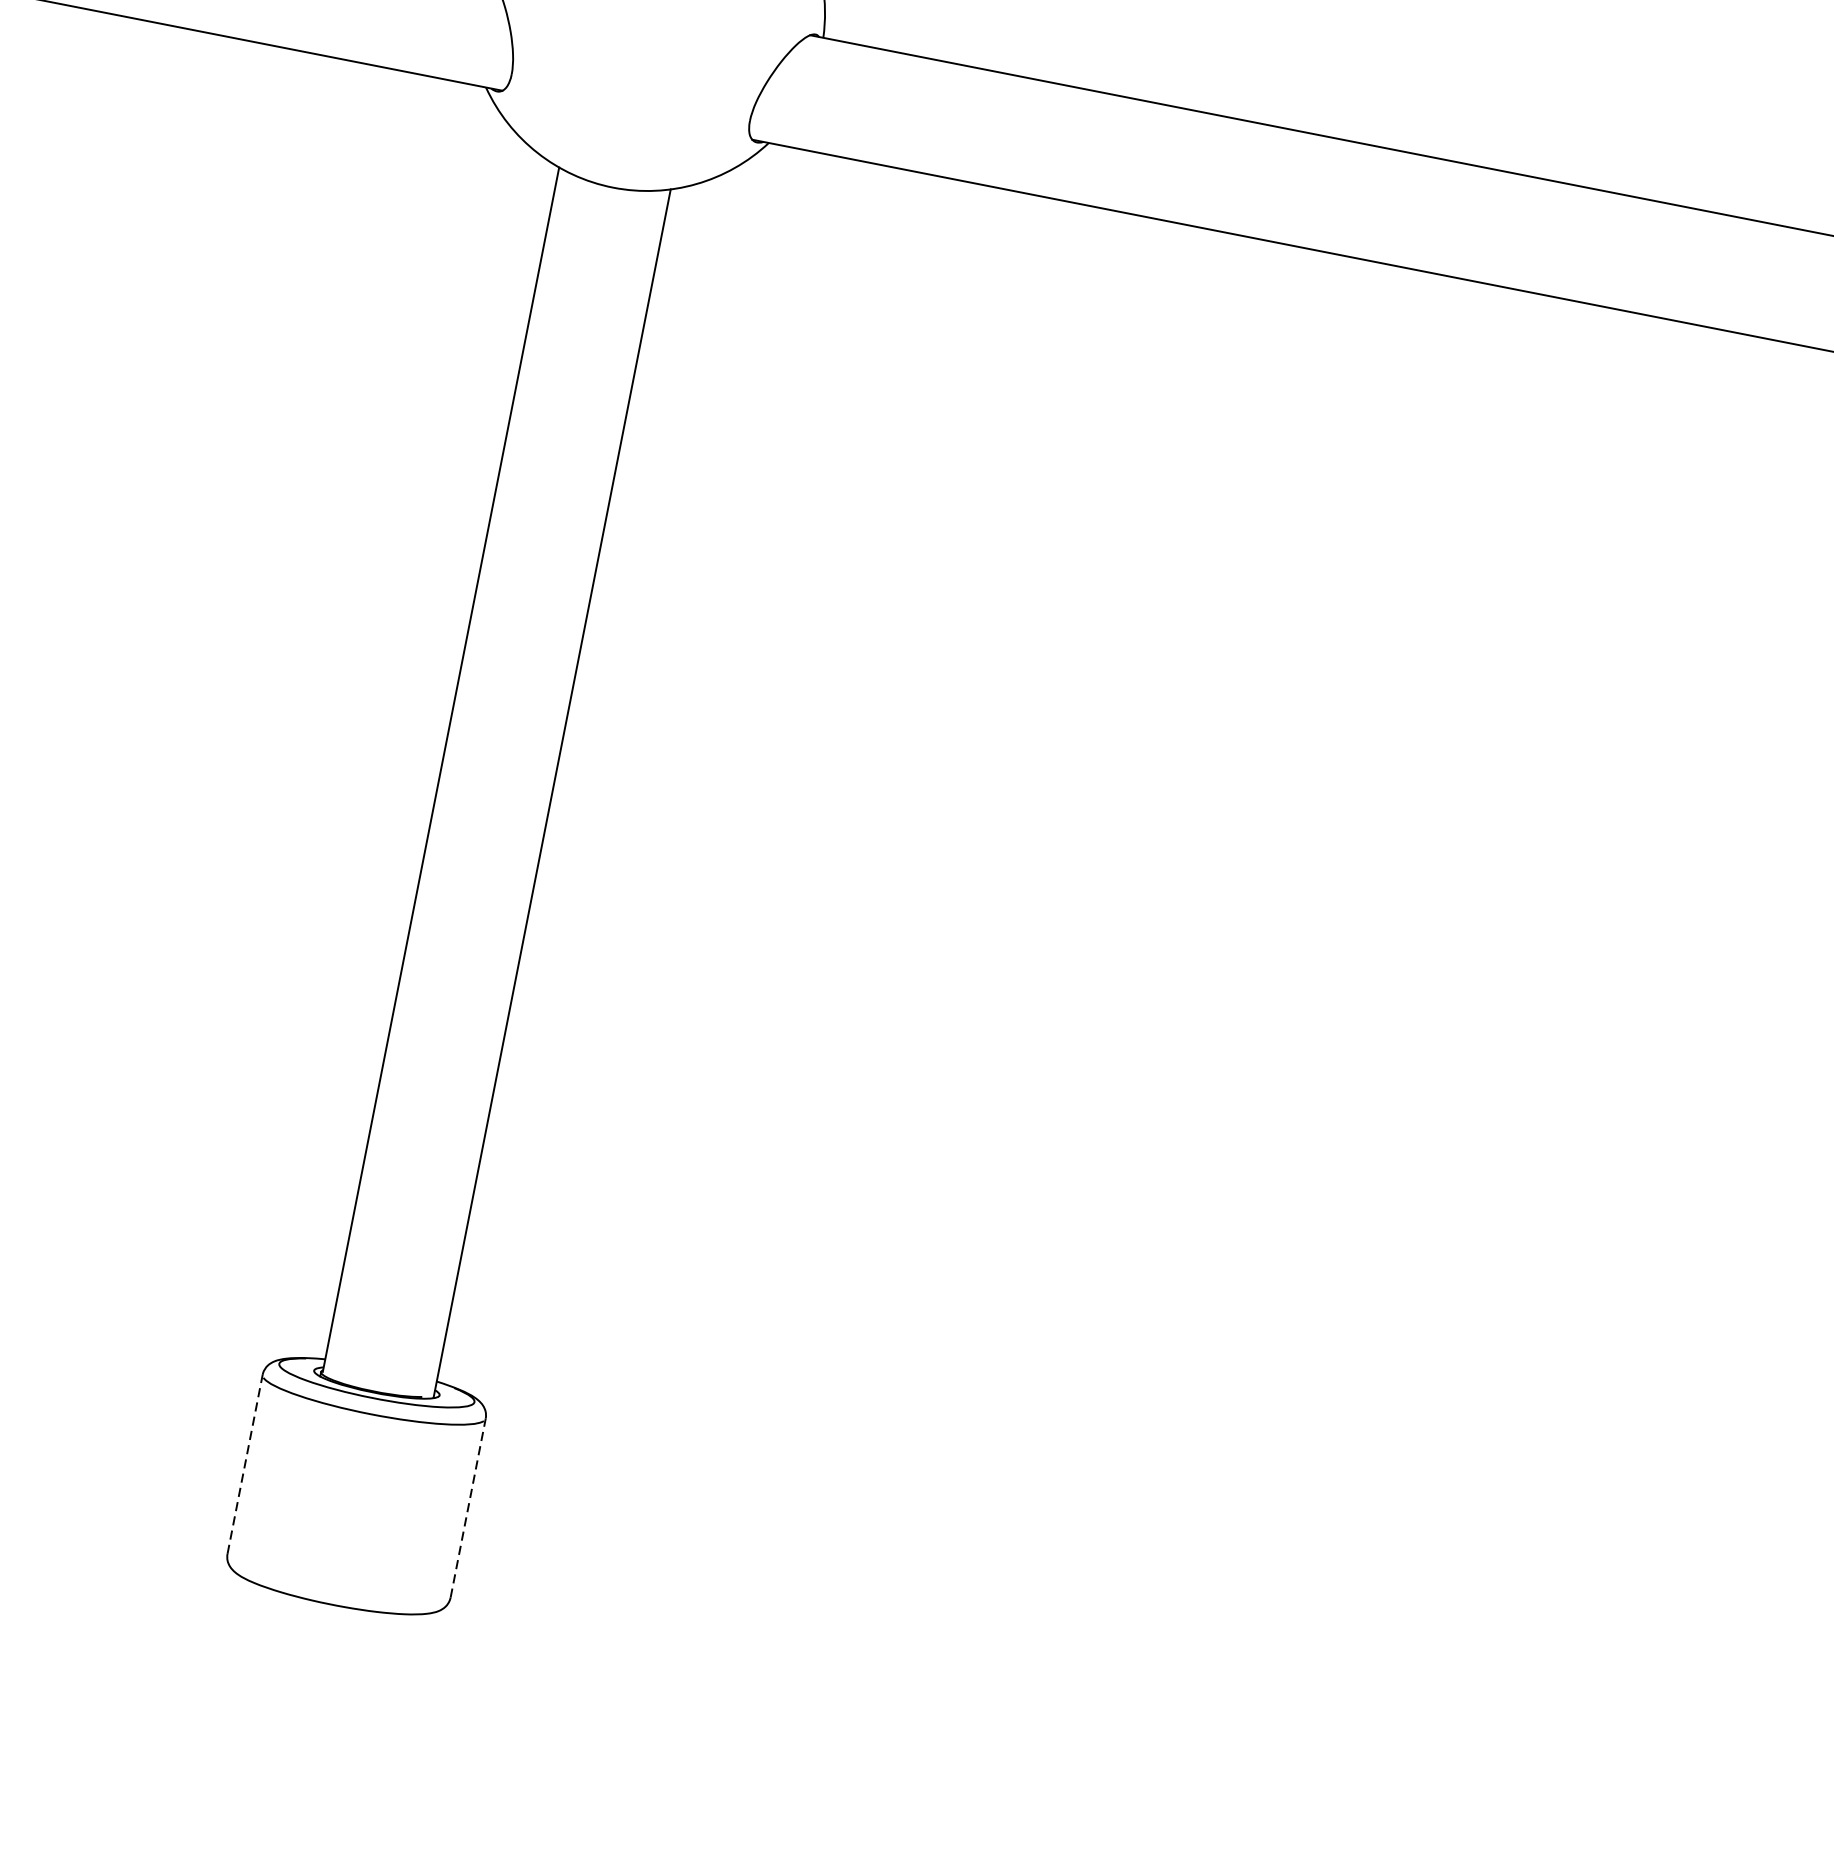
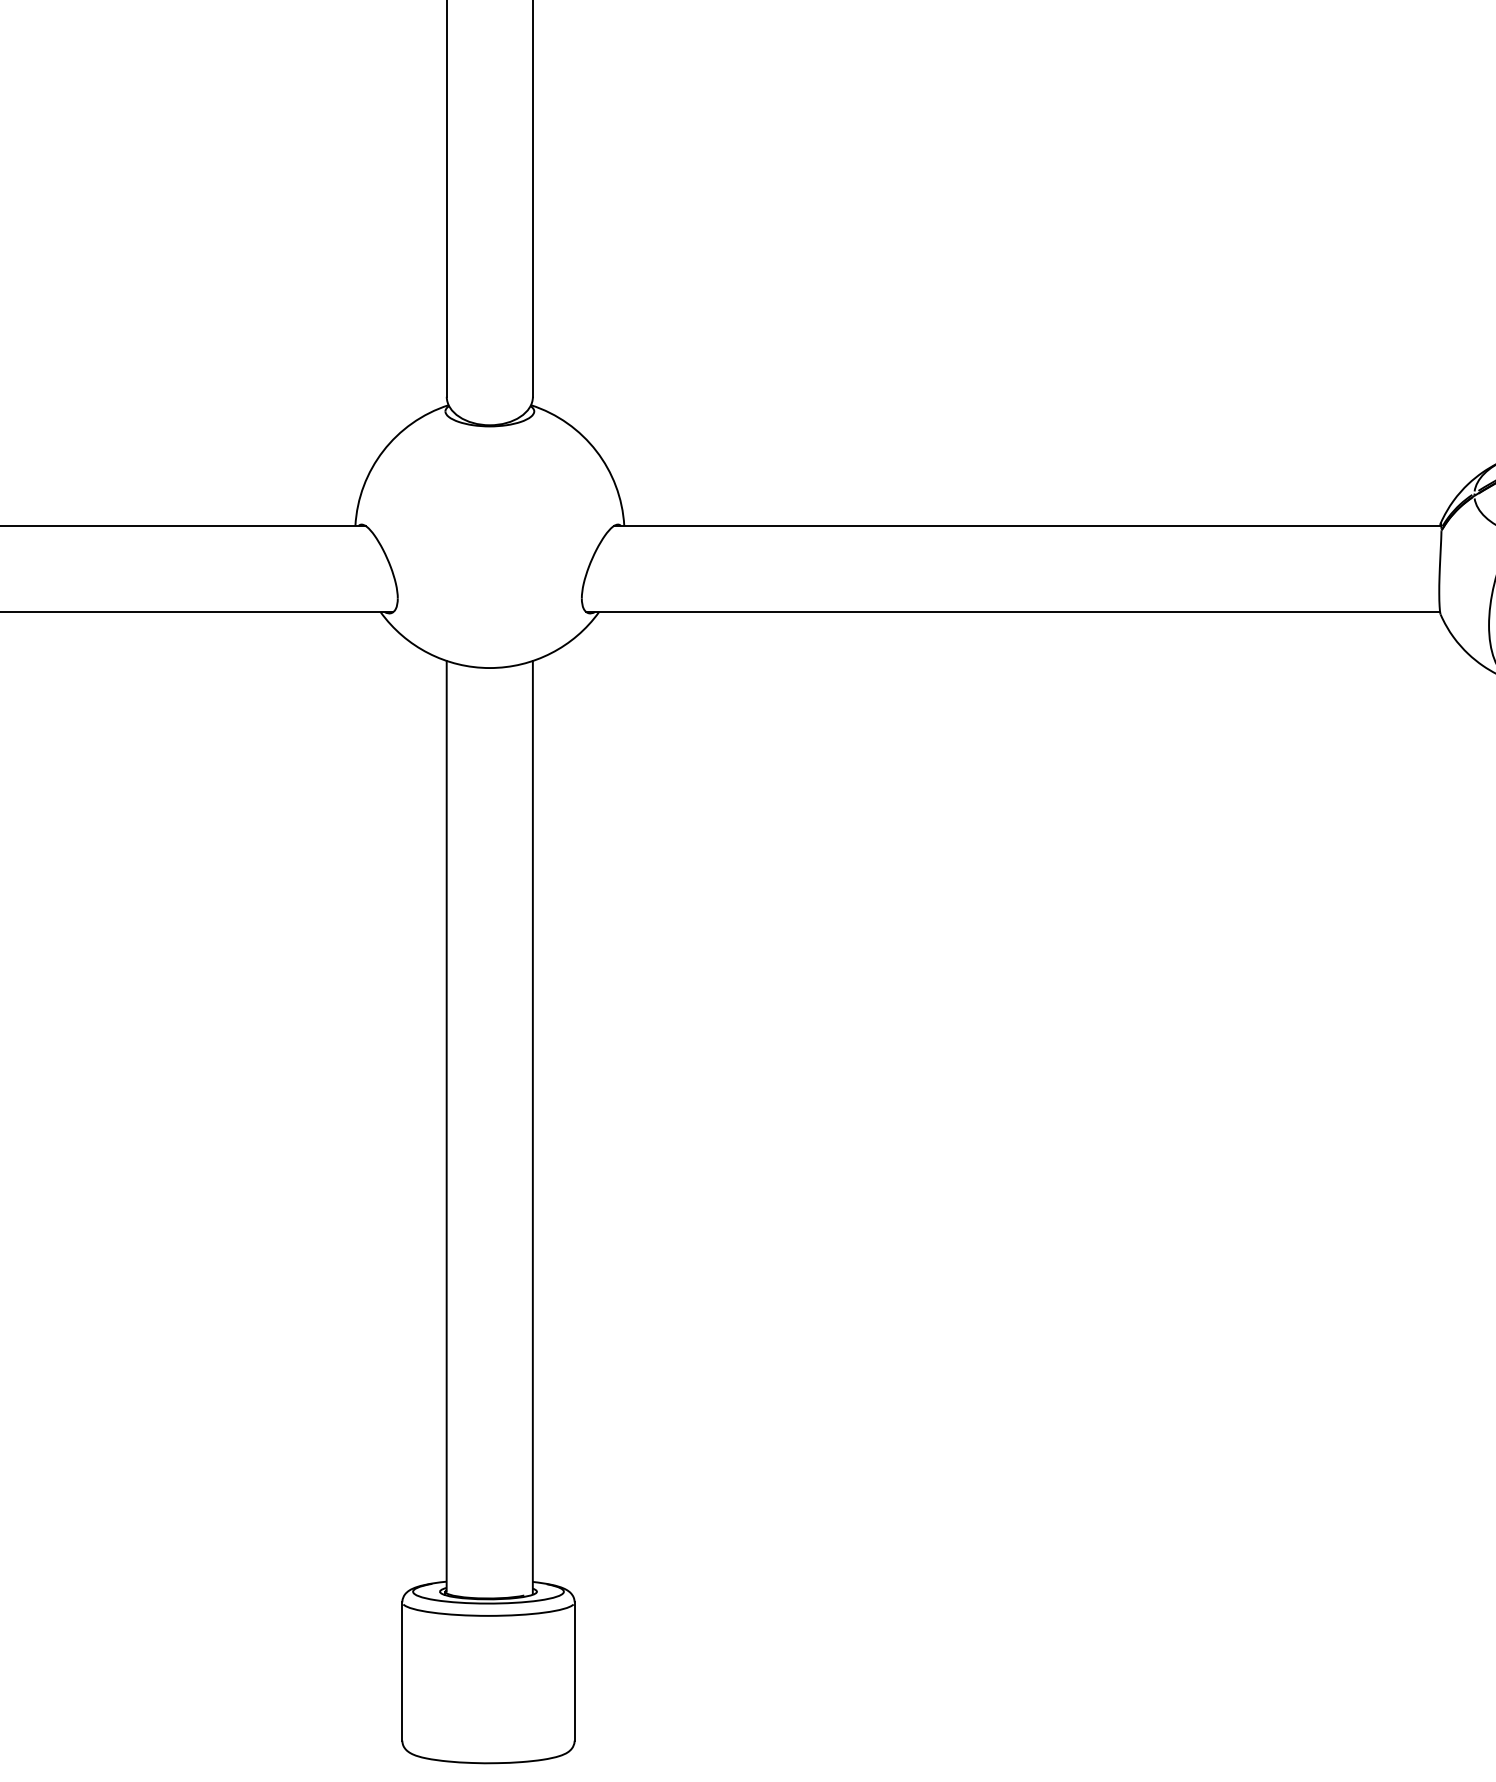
line: (245, 1464) -> (402, 1671), dashed -> solid
line: (467, 1508) -> (574, 1671), dashed -> solid

